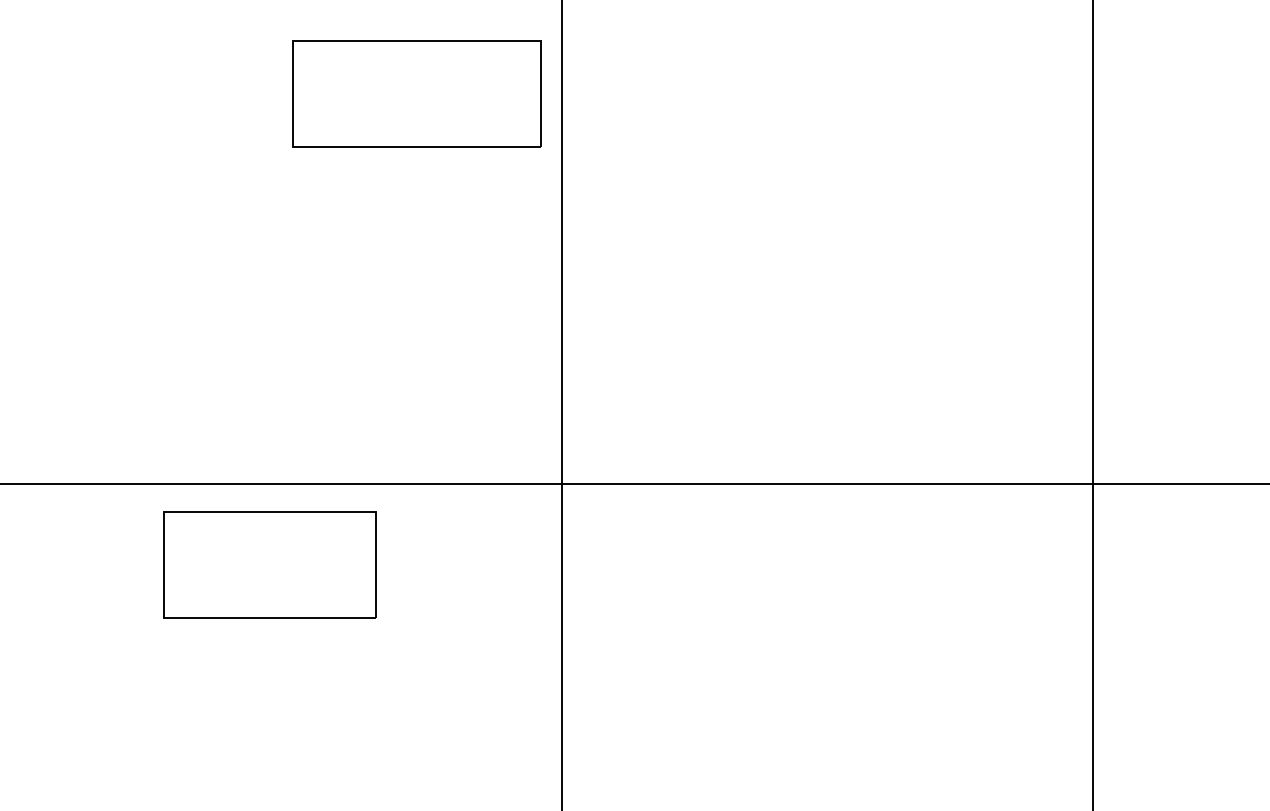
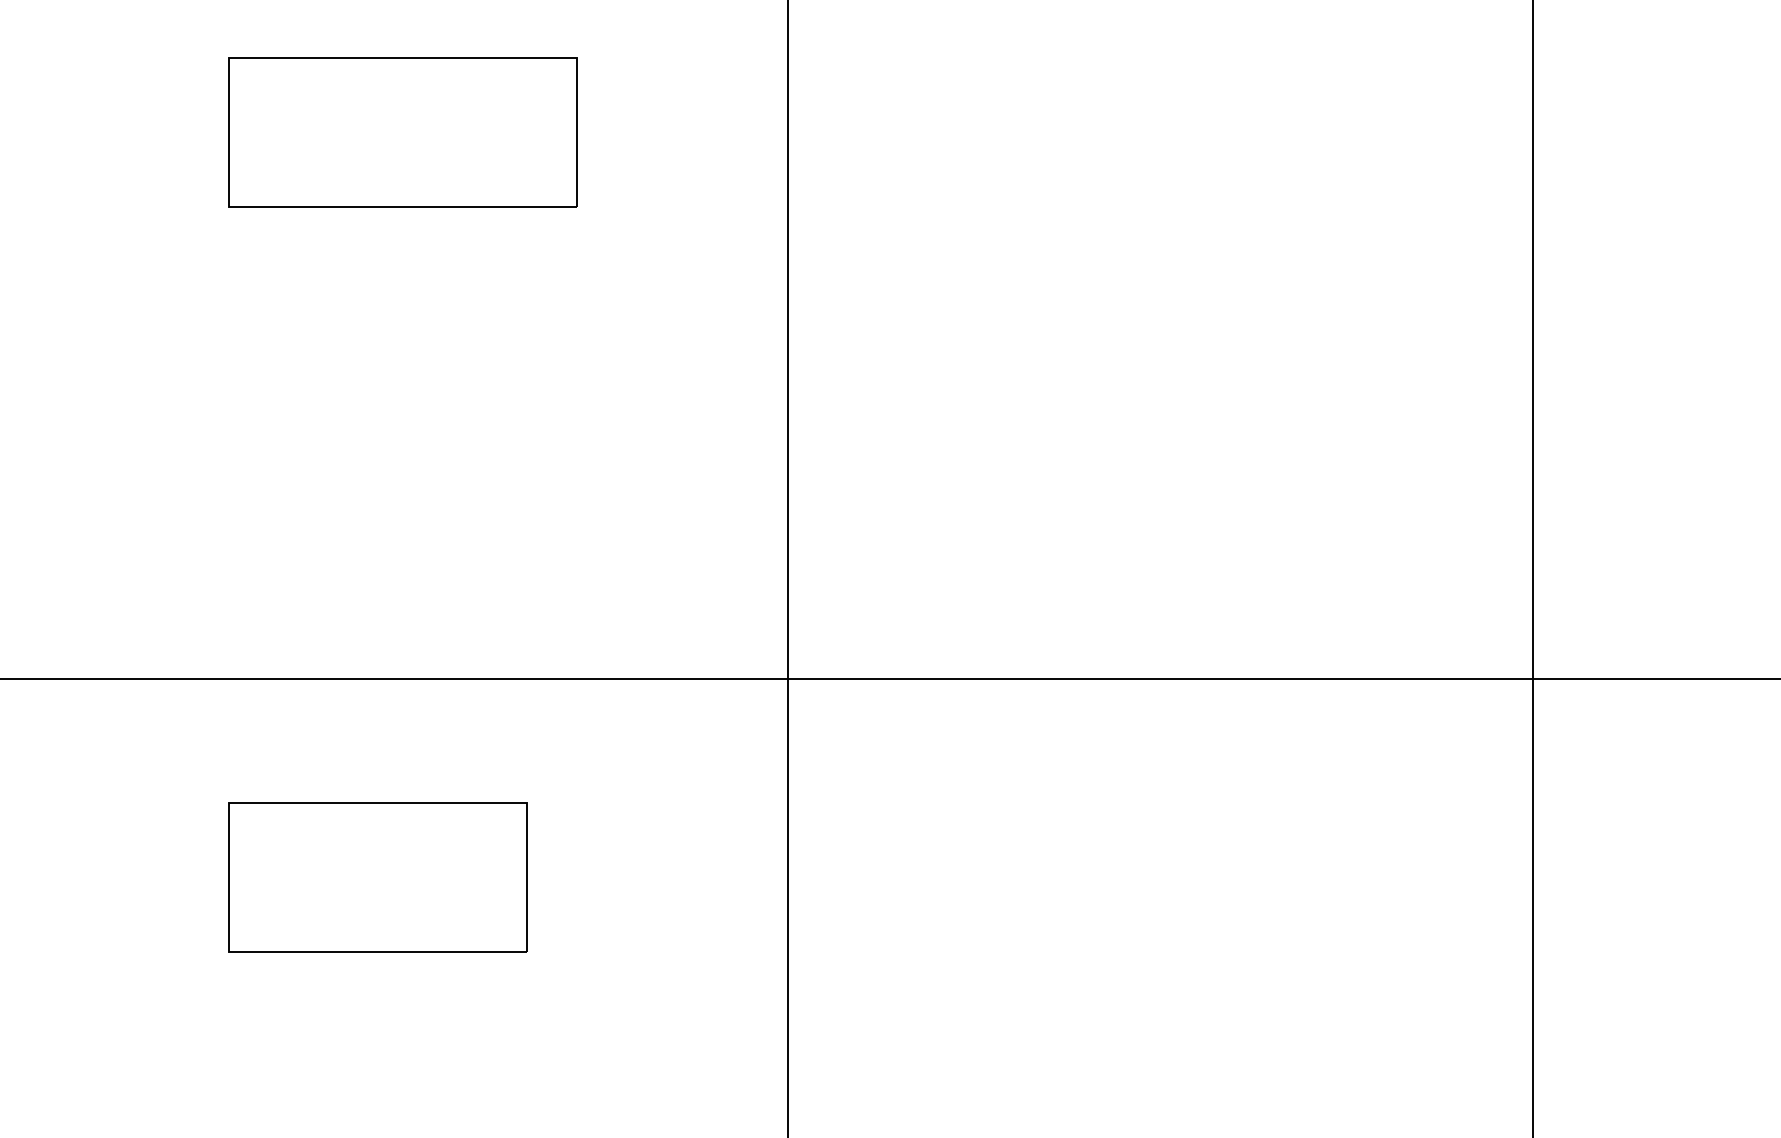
part: (416, 94) -> (402, 132), moved
part: (269, 564) -> (377, 877), moved

